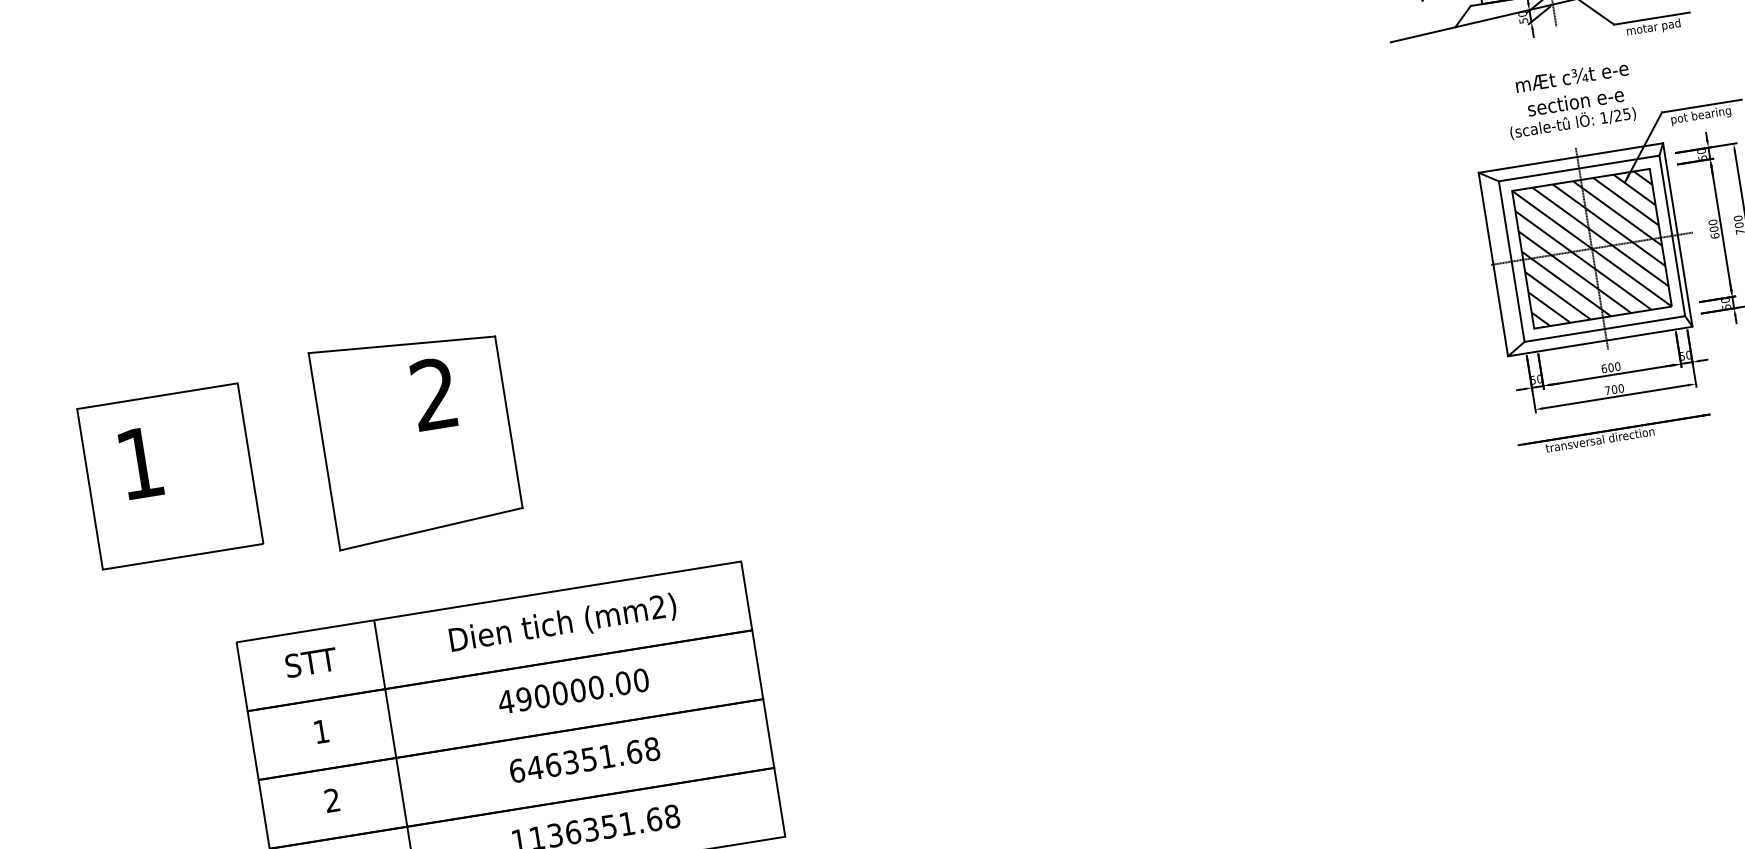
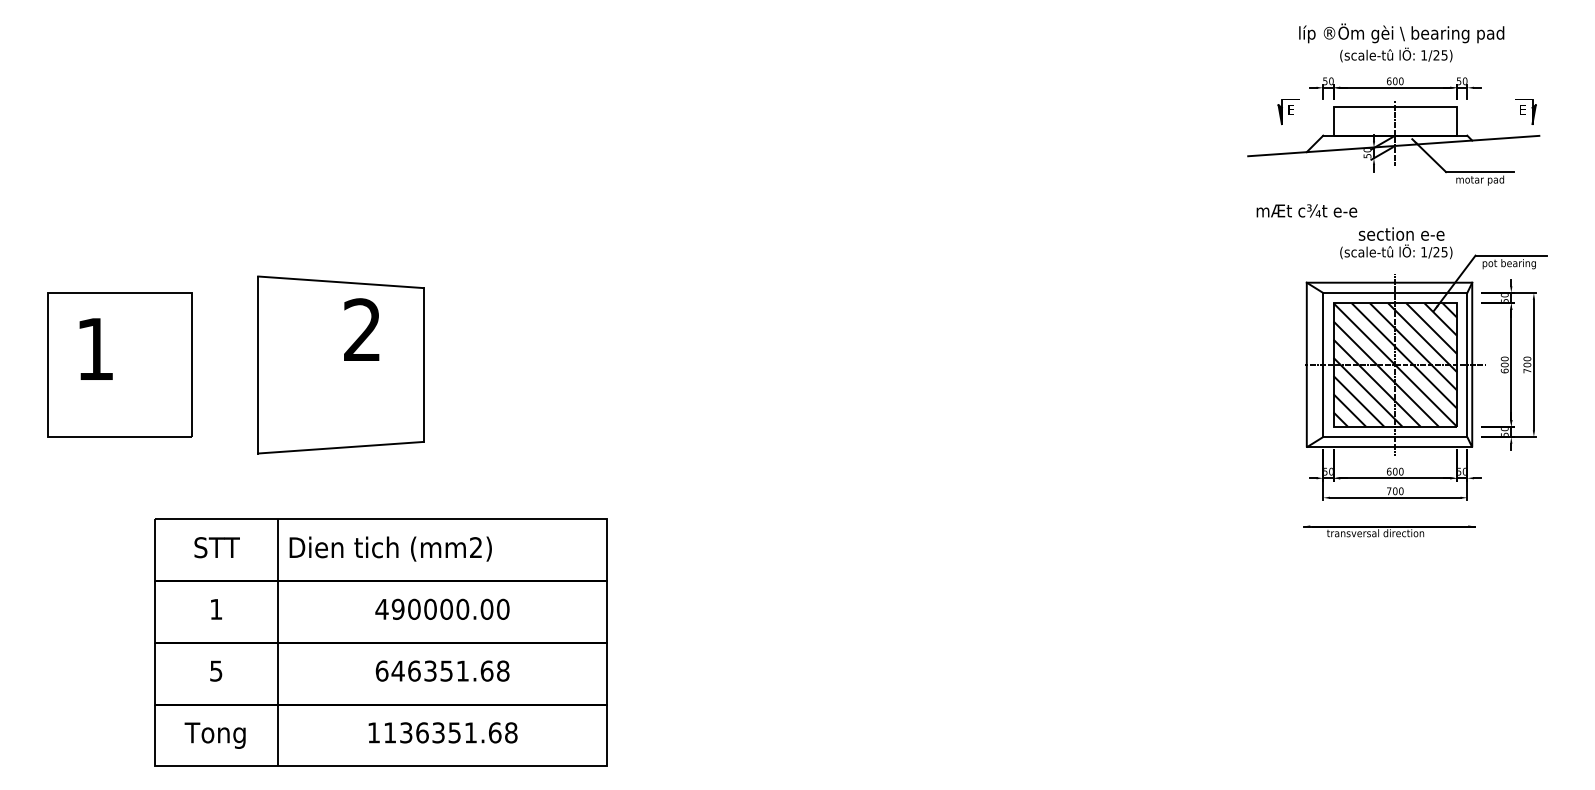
text: (1571, 76) -> (1306, 210), moved
text: (562, 623) -> (390, 548), moved
text: (332, 799) -> (216, 670), 2 -> 5

